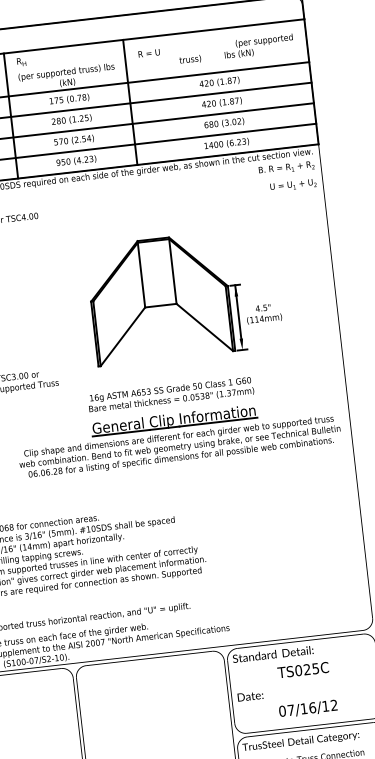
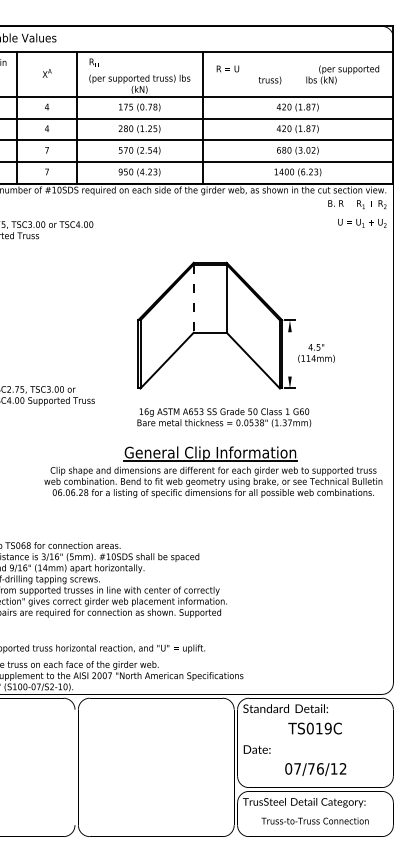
line: (141, 275) -> (193, 299), solid -> dashed
line: (237, 312) -> (289, 348), removed
text: (171, 394) -> (224, 417), moved
text: (311, 669) -> (323, 728), TS025C -> TS019C
text: (304, 708) -> (311, 768), 07/16/12 -> 07/76/12

